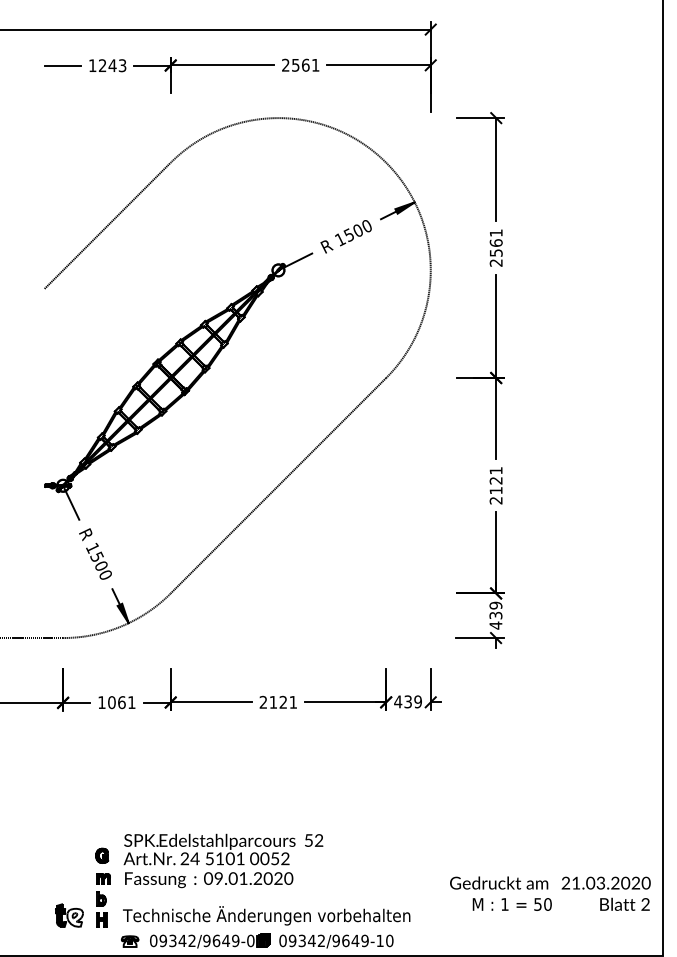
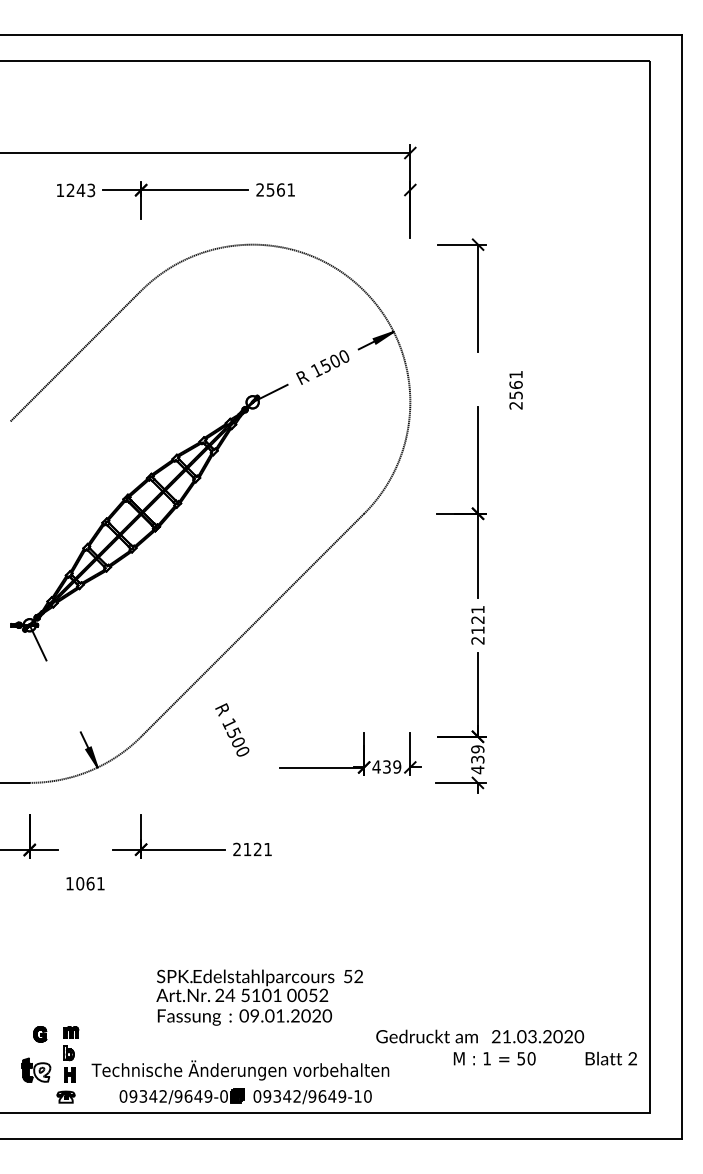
line: (62, 65) -> (29, 190), removed
line: (378, 65) -> (356, 190), removed
text: (495, 248) -> (515, 390), moved
text: (95, 553) -> (232, 729), moved
part: (385, 688) -> (363, 753), moved
text: (116, 702) -> (85, 883), moved
part: (102, 855) -> (40, 1034), moved
text: (223, 860) -> (259, 997), moved
text: (550, 883) -> (480, 1036), moved
part: (129, 940) -> (65, 1096), moved

